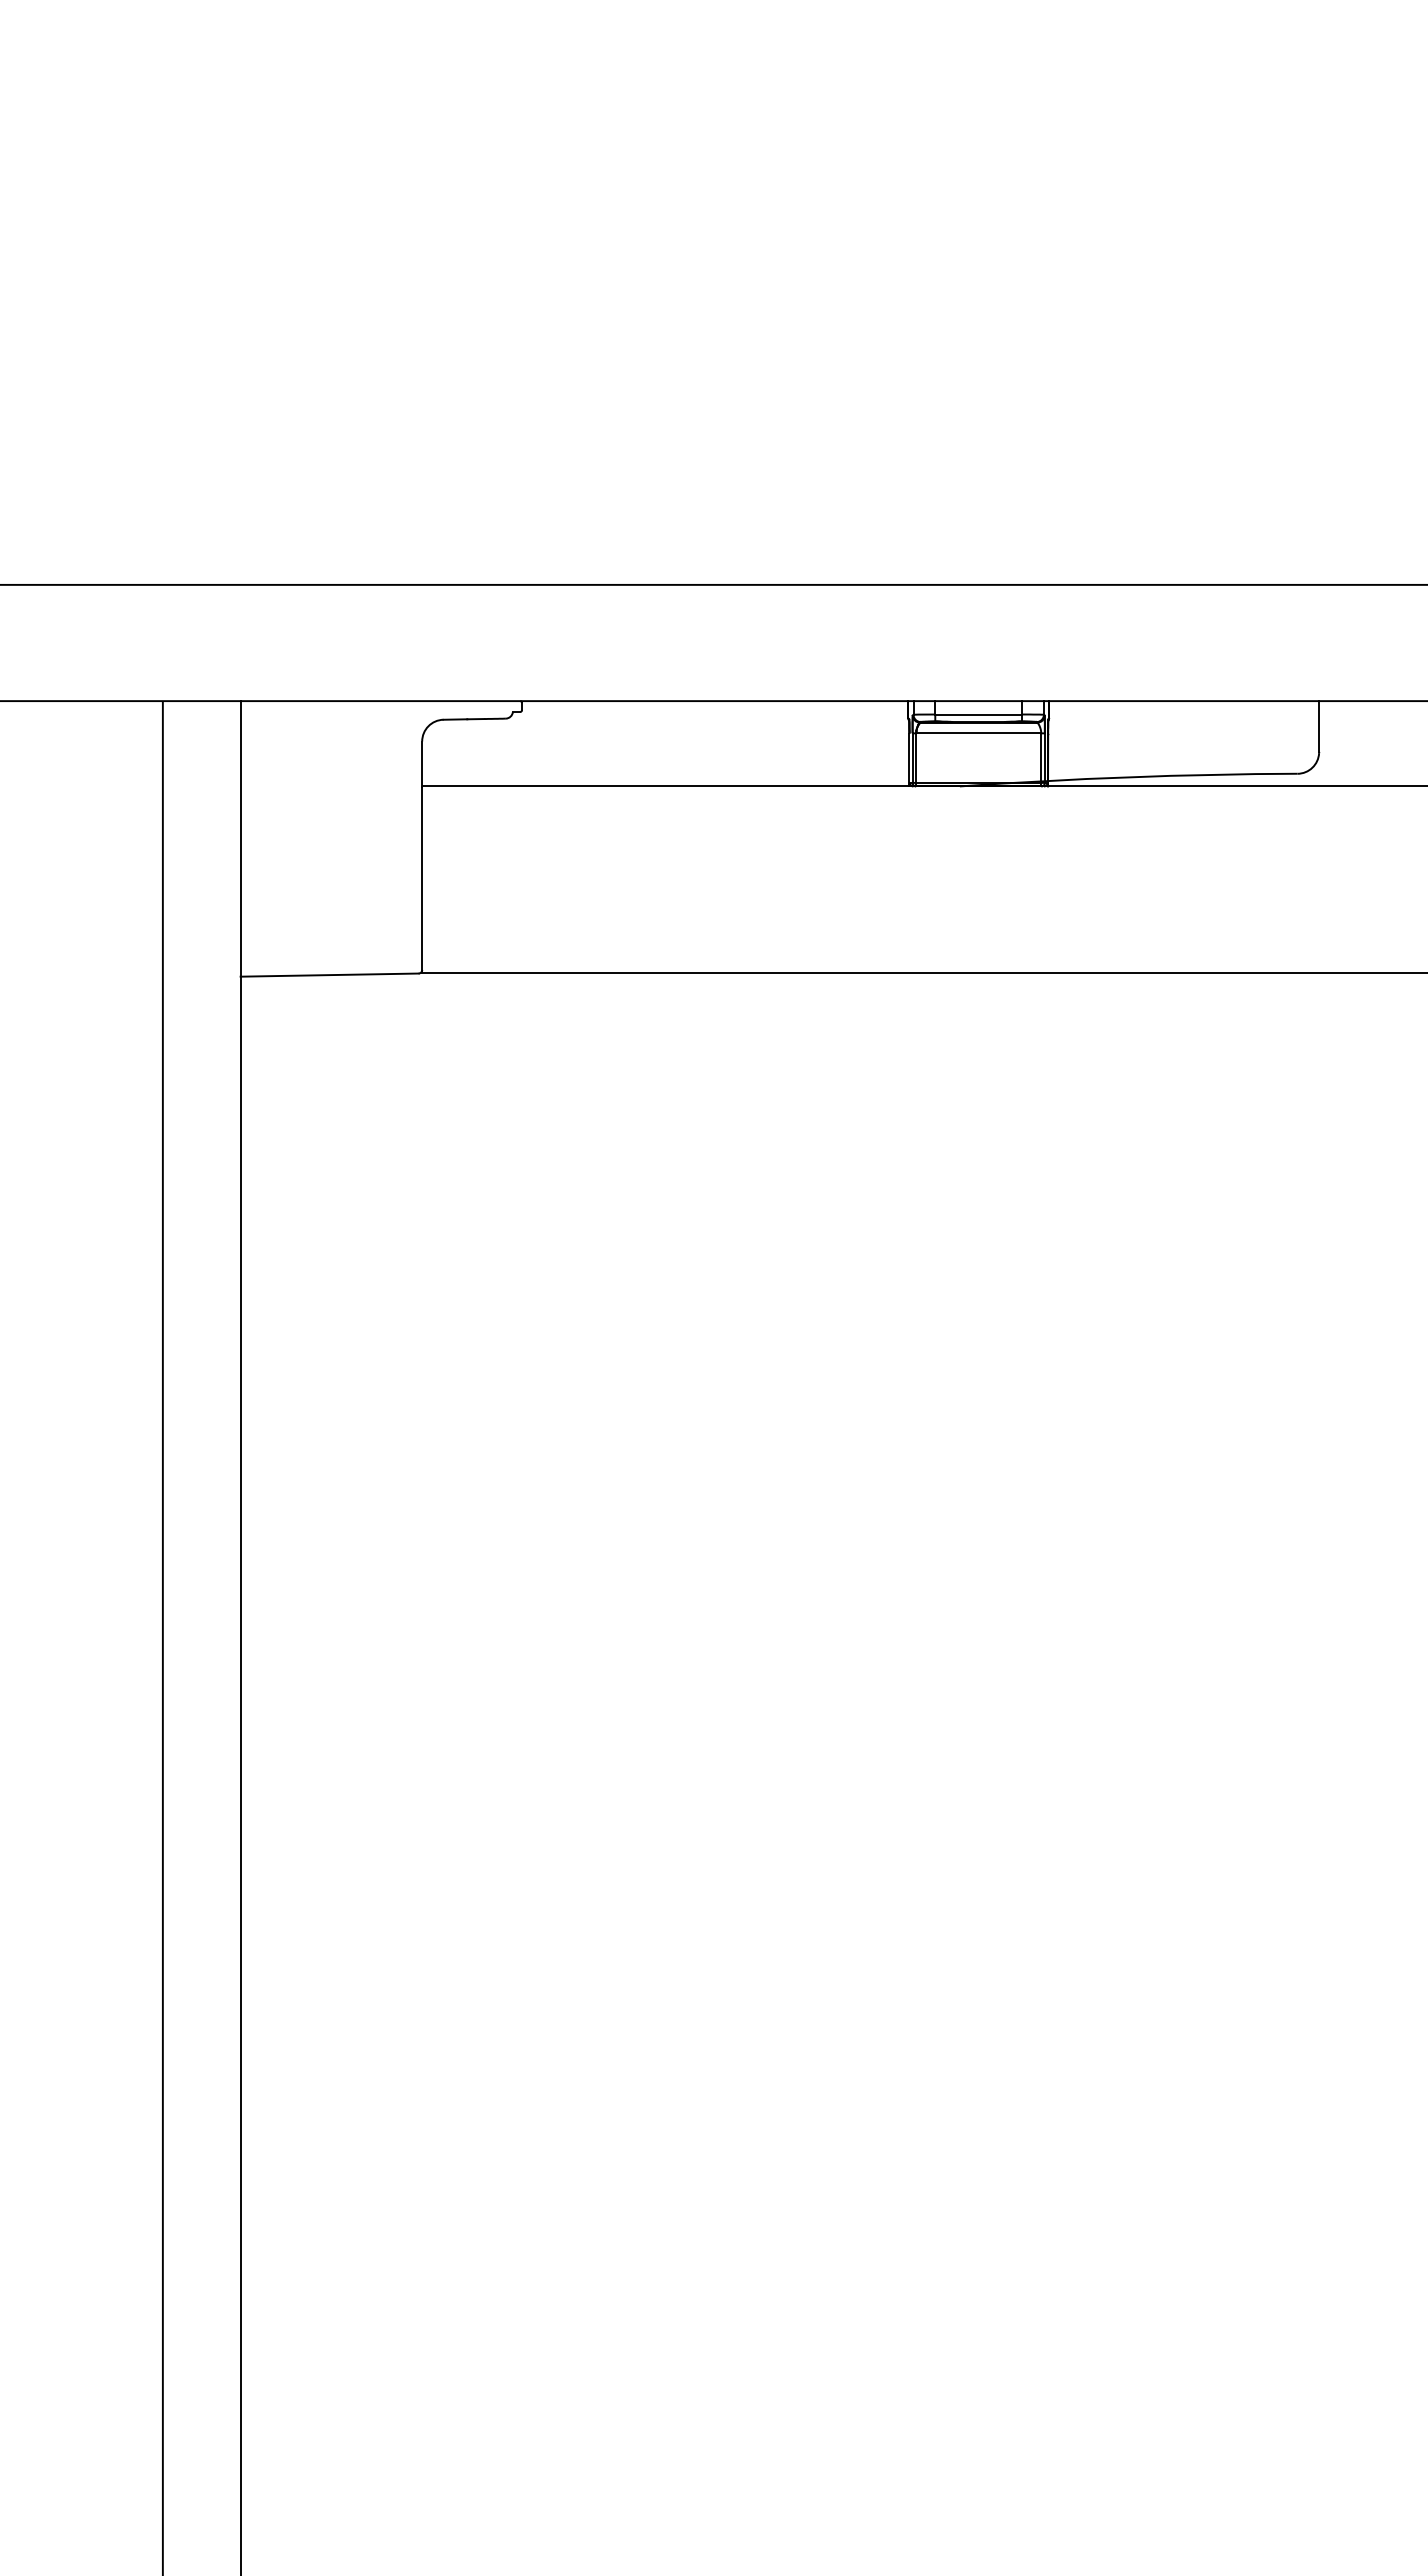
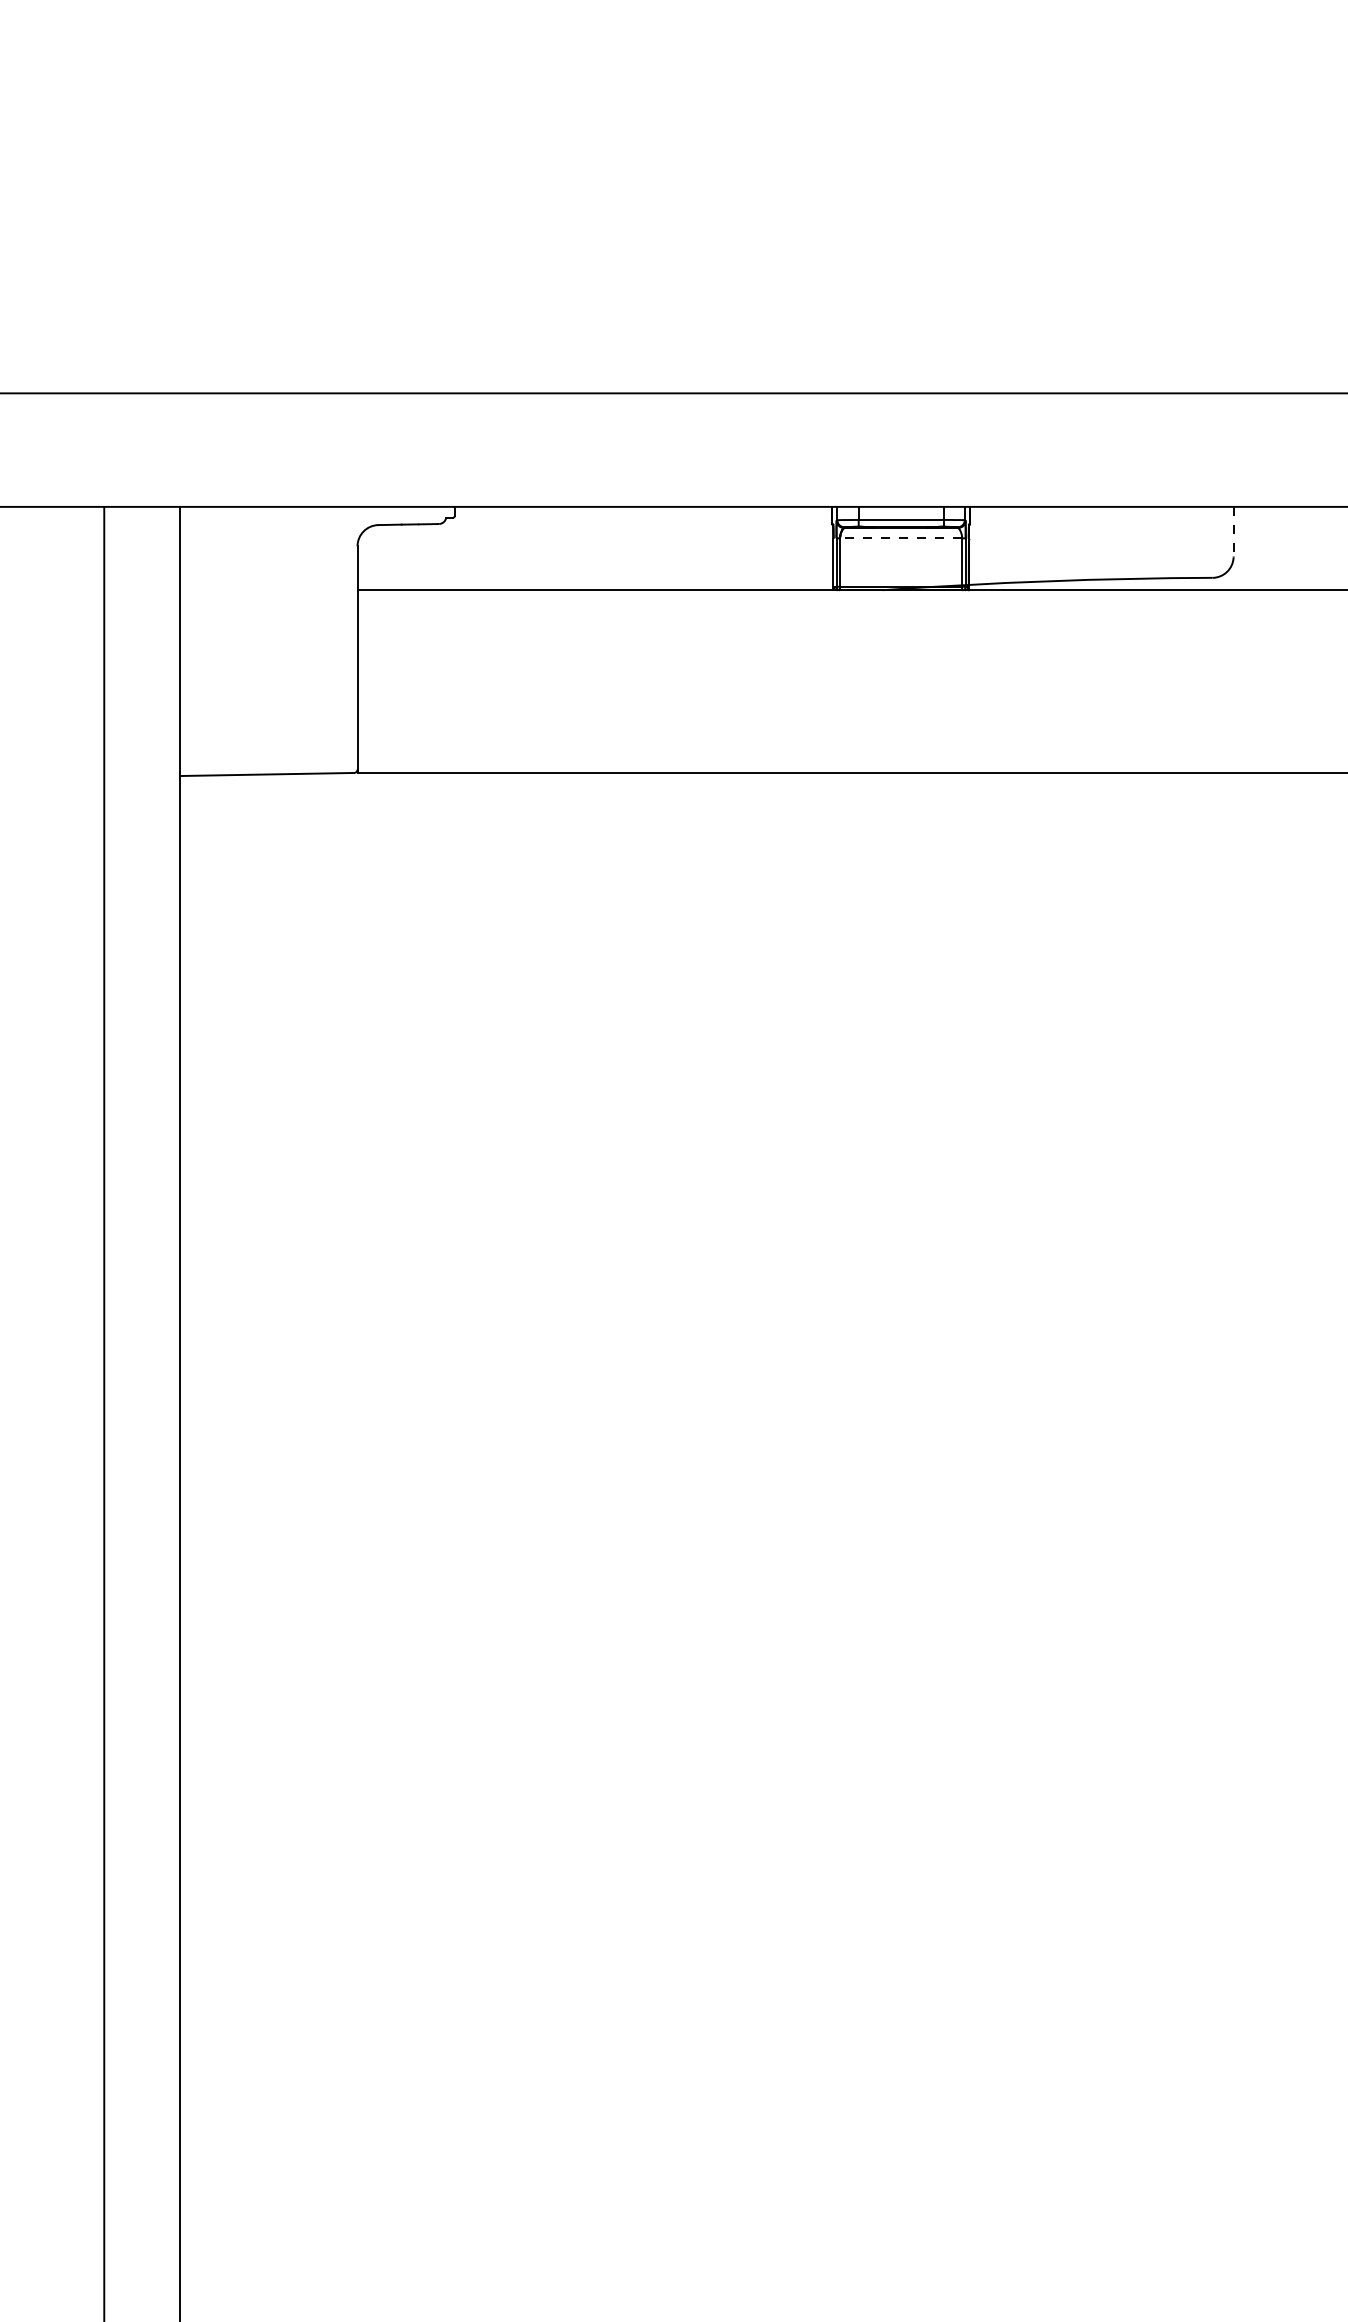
line: (1319, 727) -> (1233, 532), solid -> dashed
line: (978, 733) -> (900, 538), solid -> dashed

